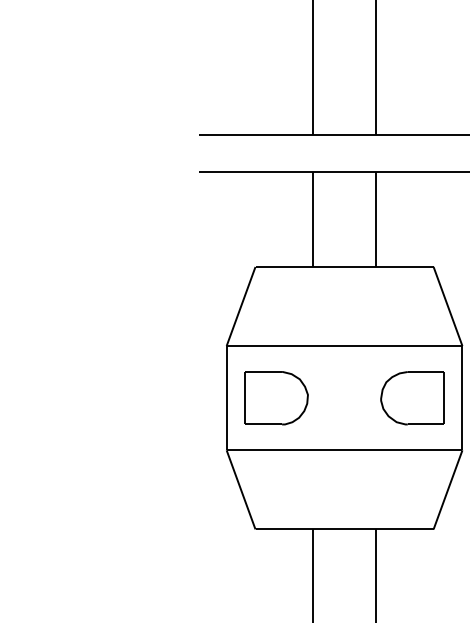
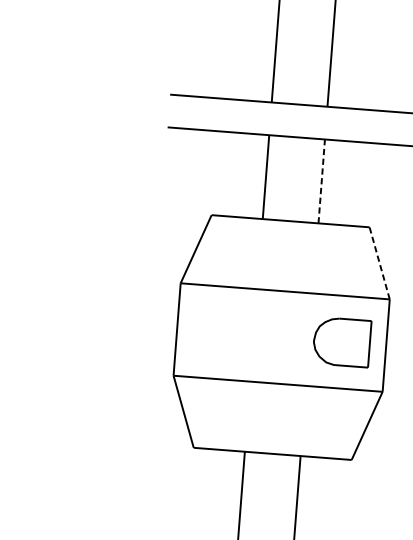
line: (376, 219) -> (322, 181), solid -> dashed
line: (447, 306) -> (379, 263), solid -> dashed
part: (276, 398) -> (221, 333), removed

